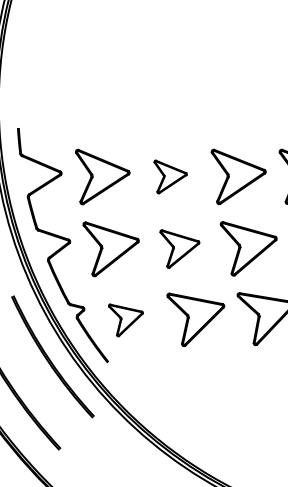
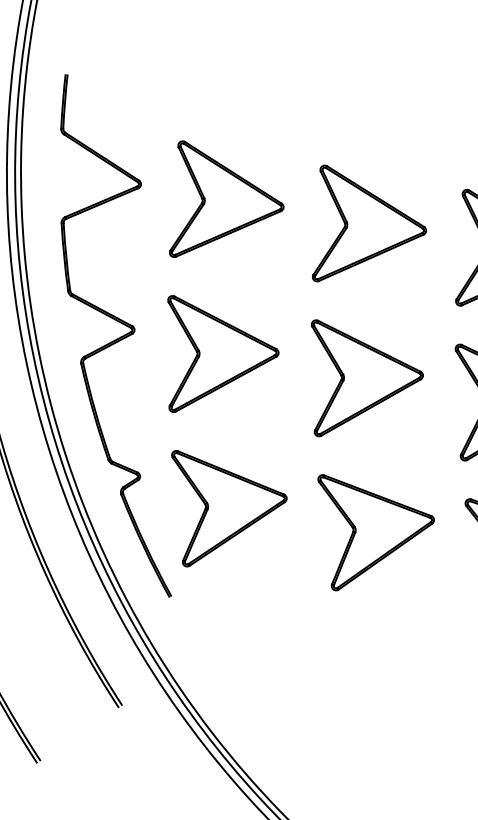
part: (170, 176) -> (367, 230), size x1.67
part: (179, 248) -> (360, 384), size x1.43
part: (125, 320) -> (221, 515), size x1.67

